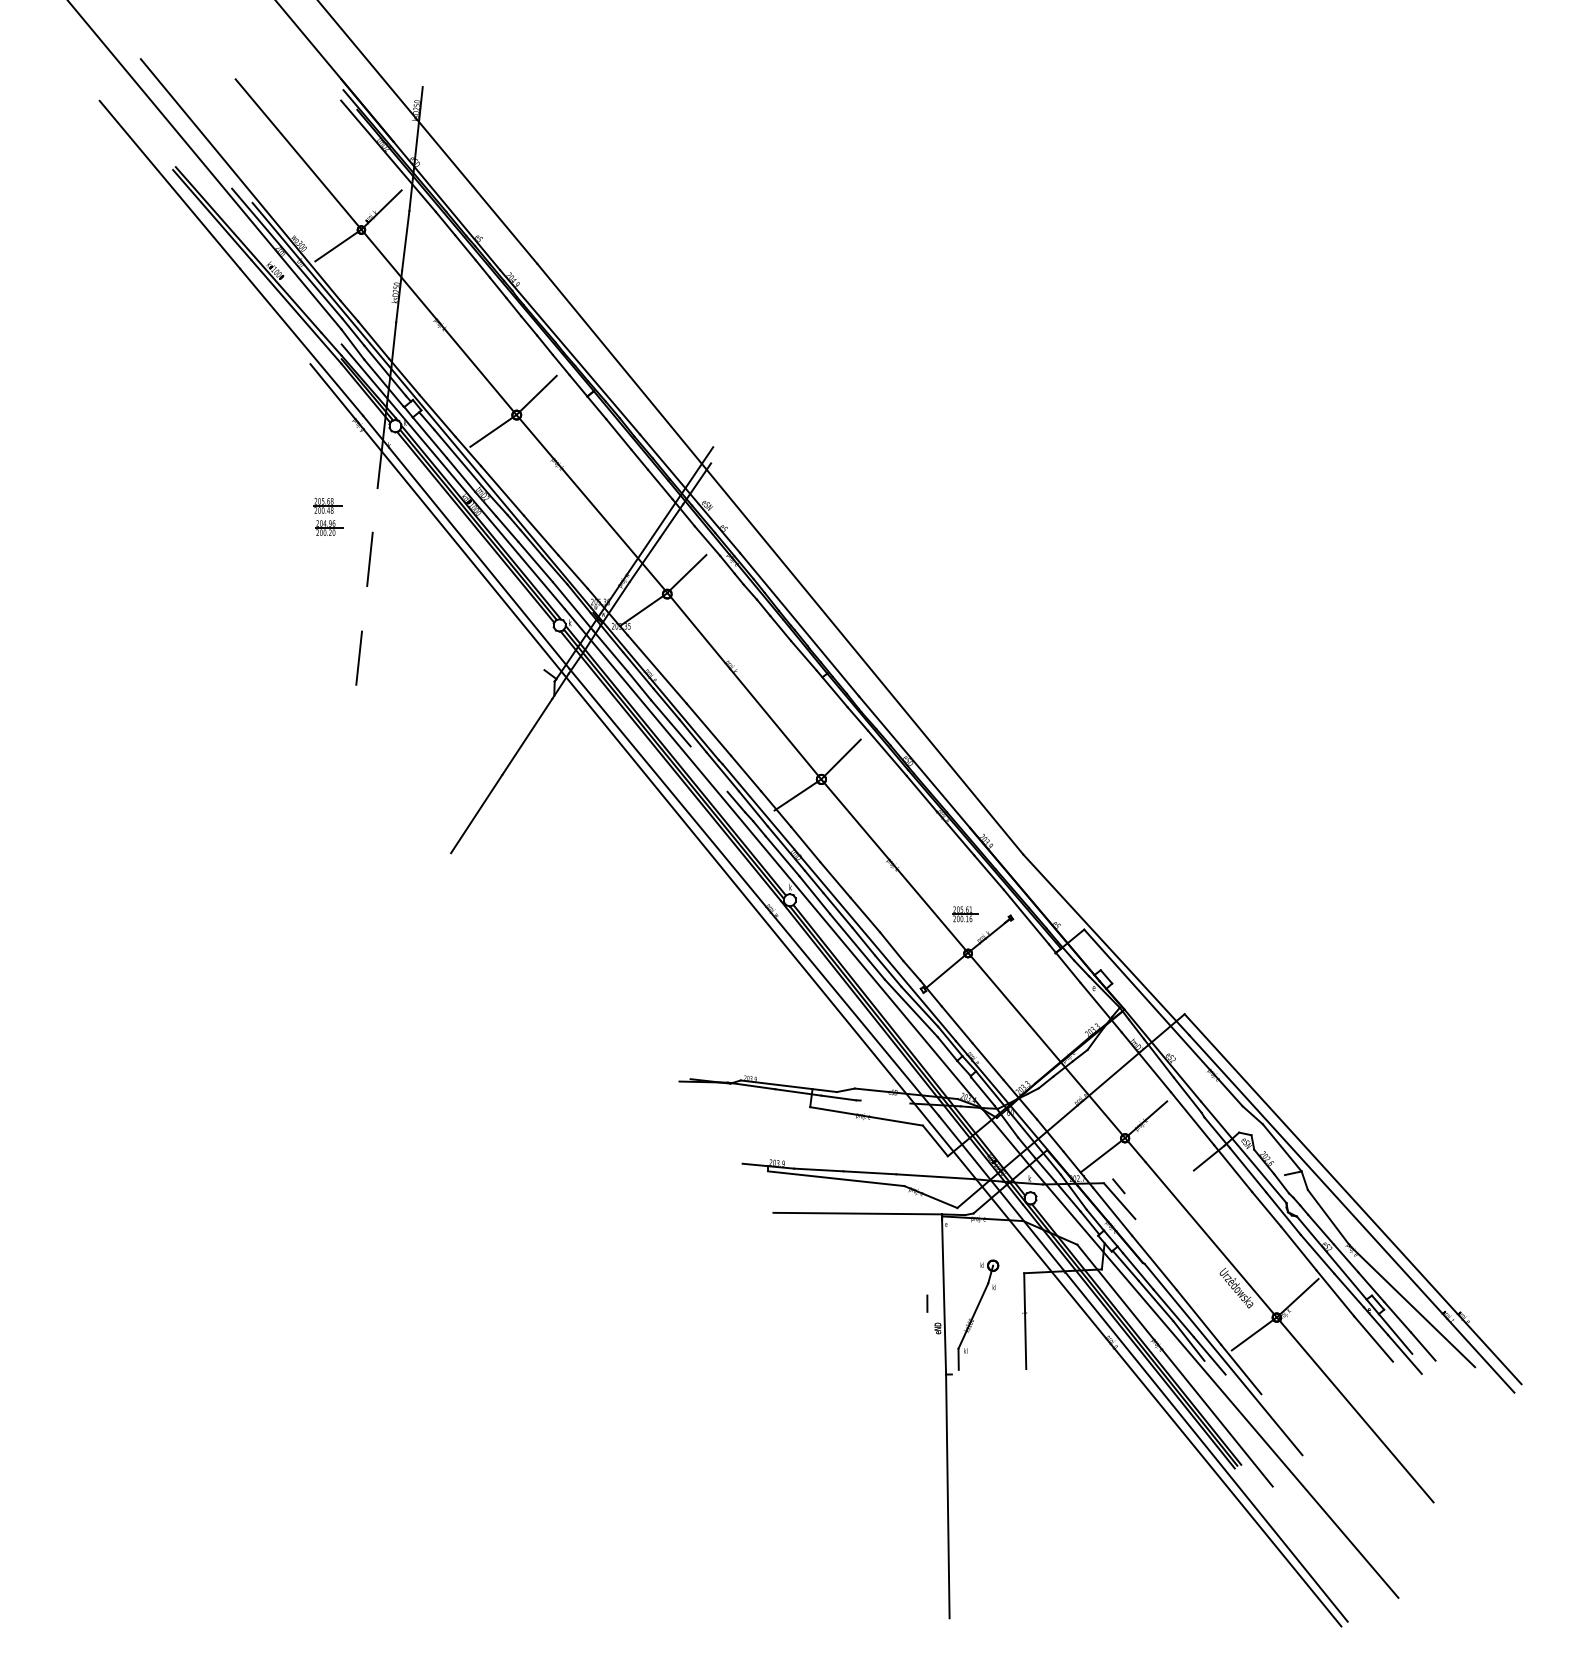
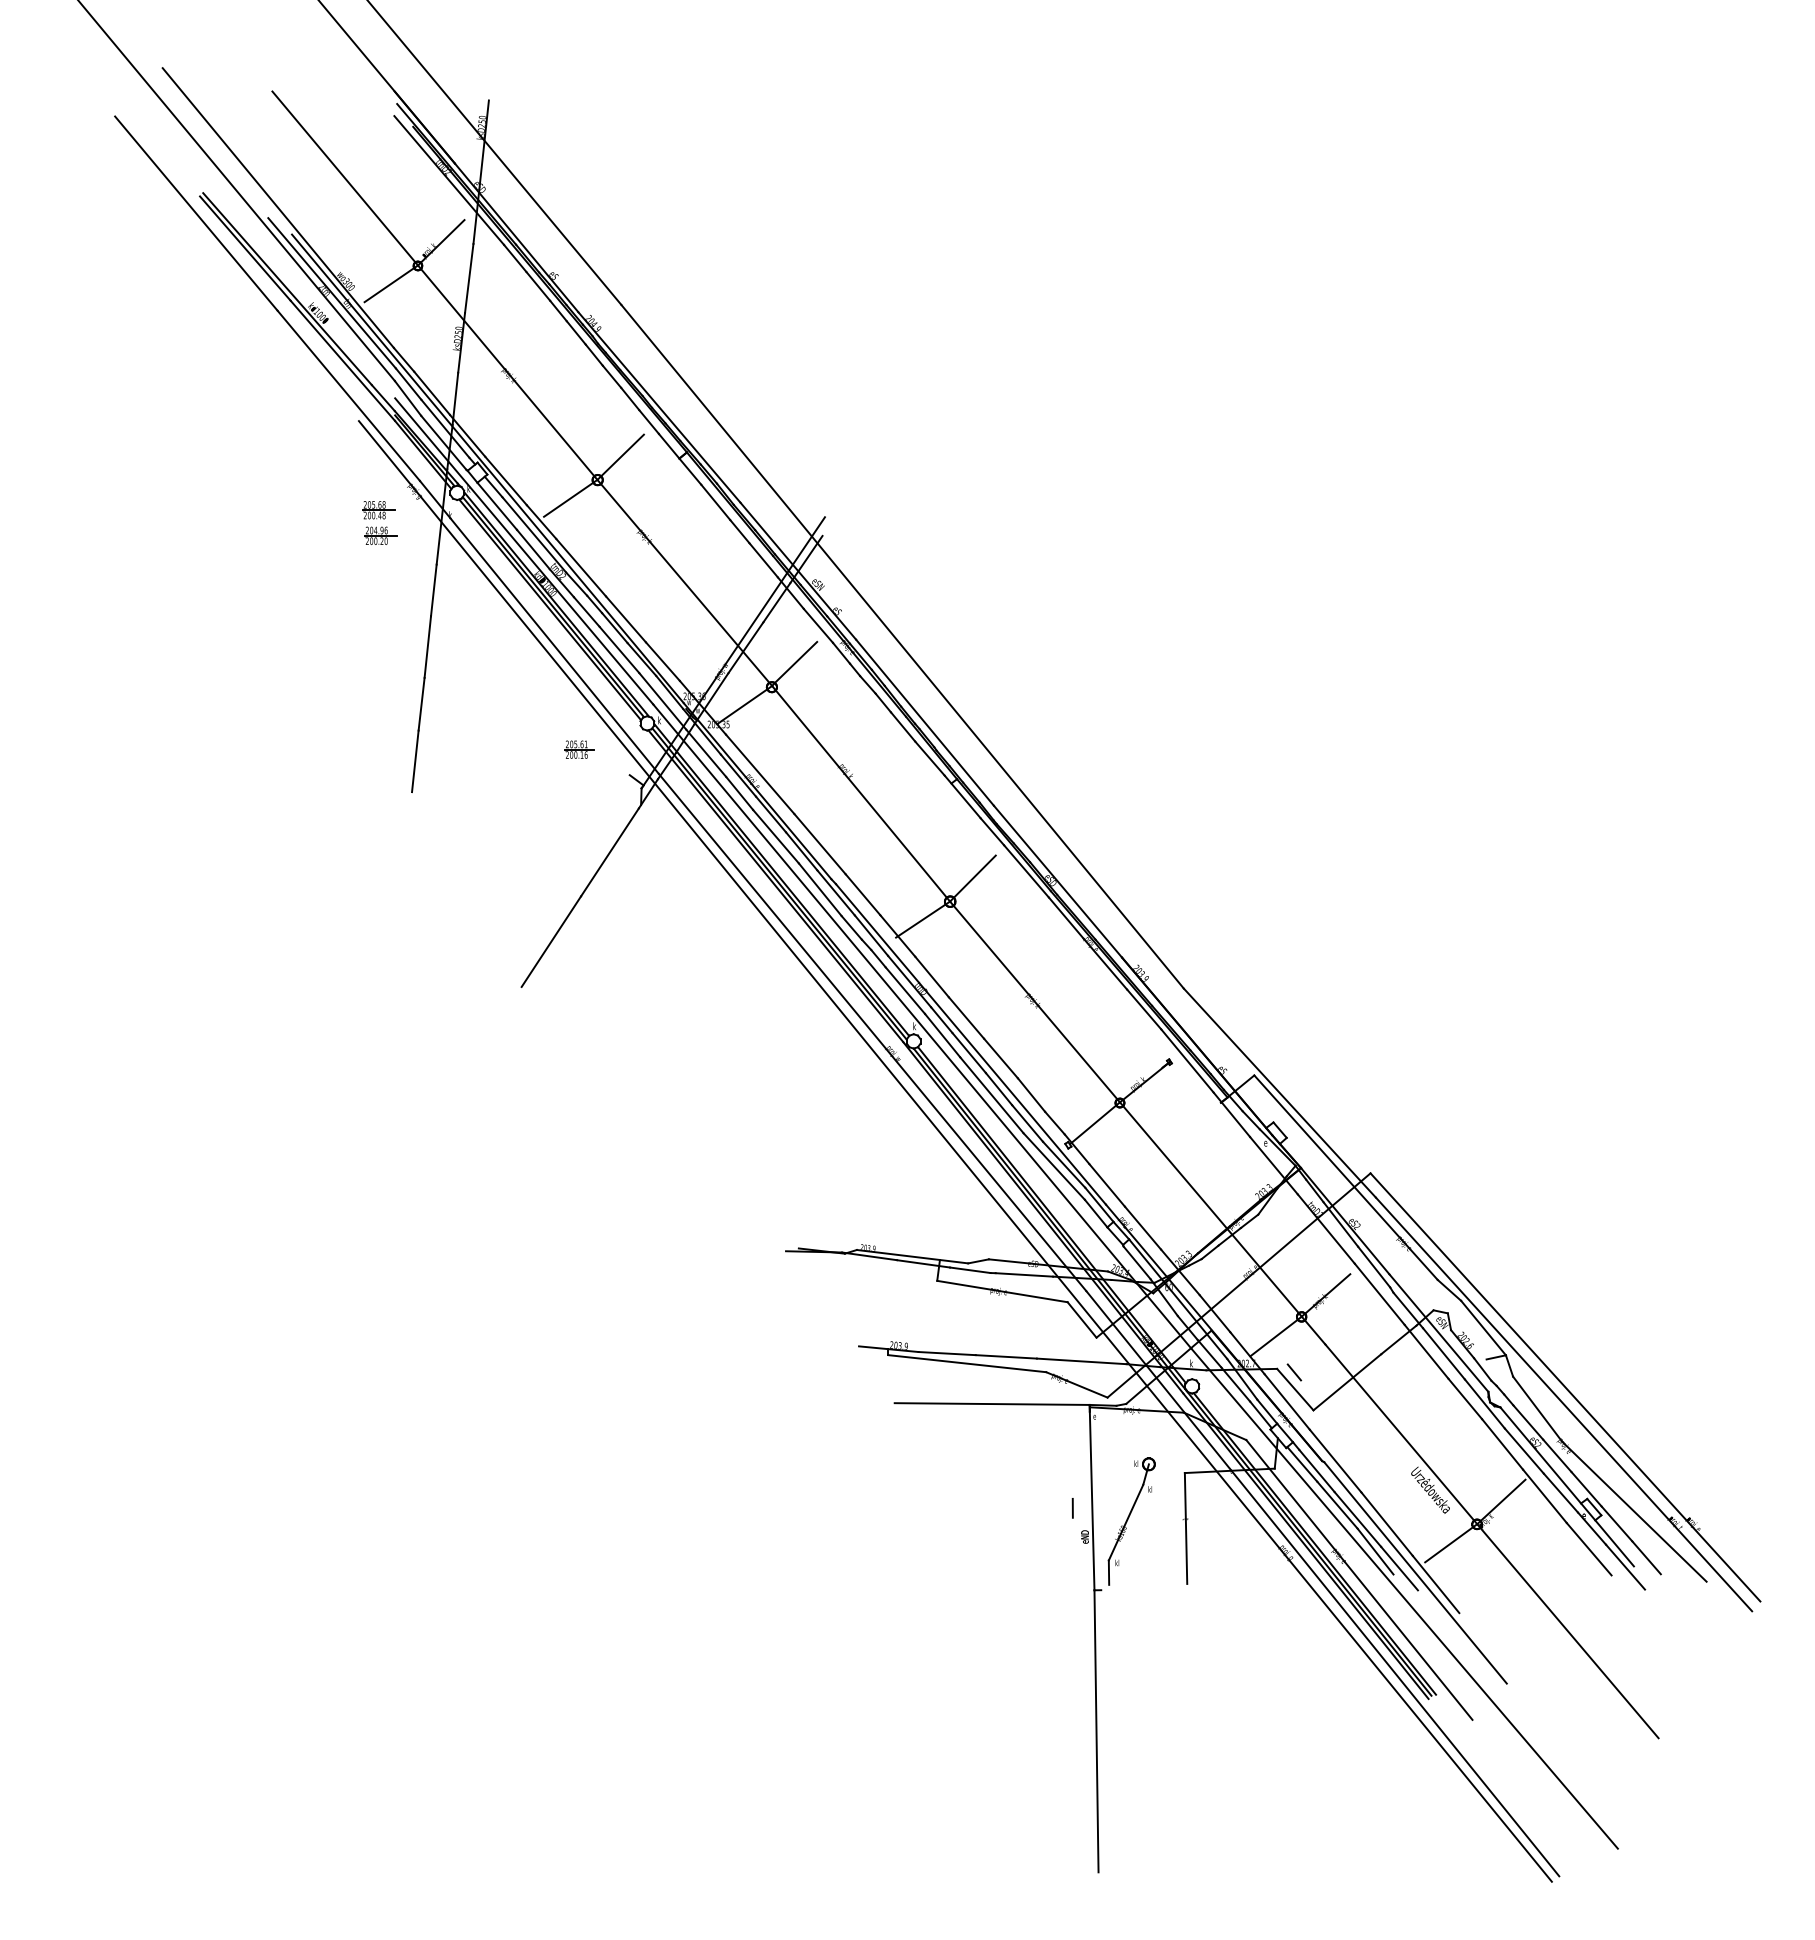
line: (374, 510) -> (433, 590), added
part: (328, 516) -> (379, 522), moved
line: (364, 608) -> (421, 703), added
line: (708, 768) -> (819, 889), added
part: (965, 914) -> (579, 749), moved
line: (885, 1101) -> (1024, 1274), added
line: (1164, 1194) -> (1347, 1382), added

